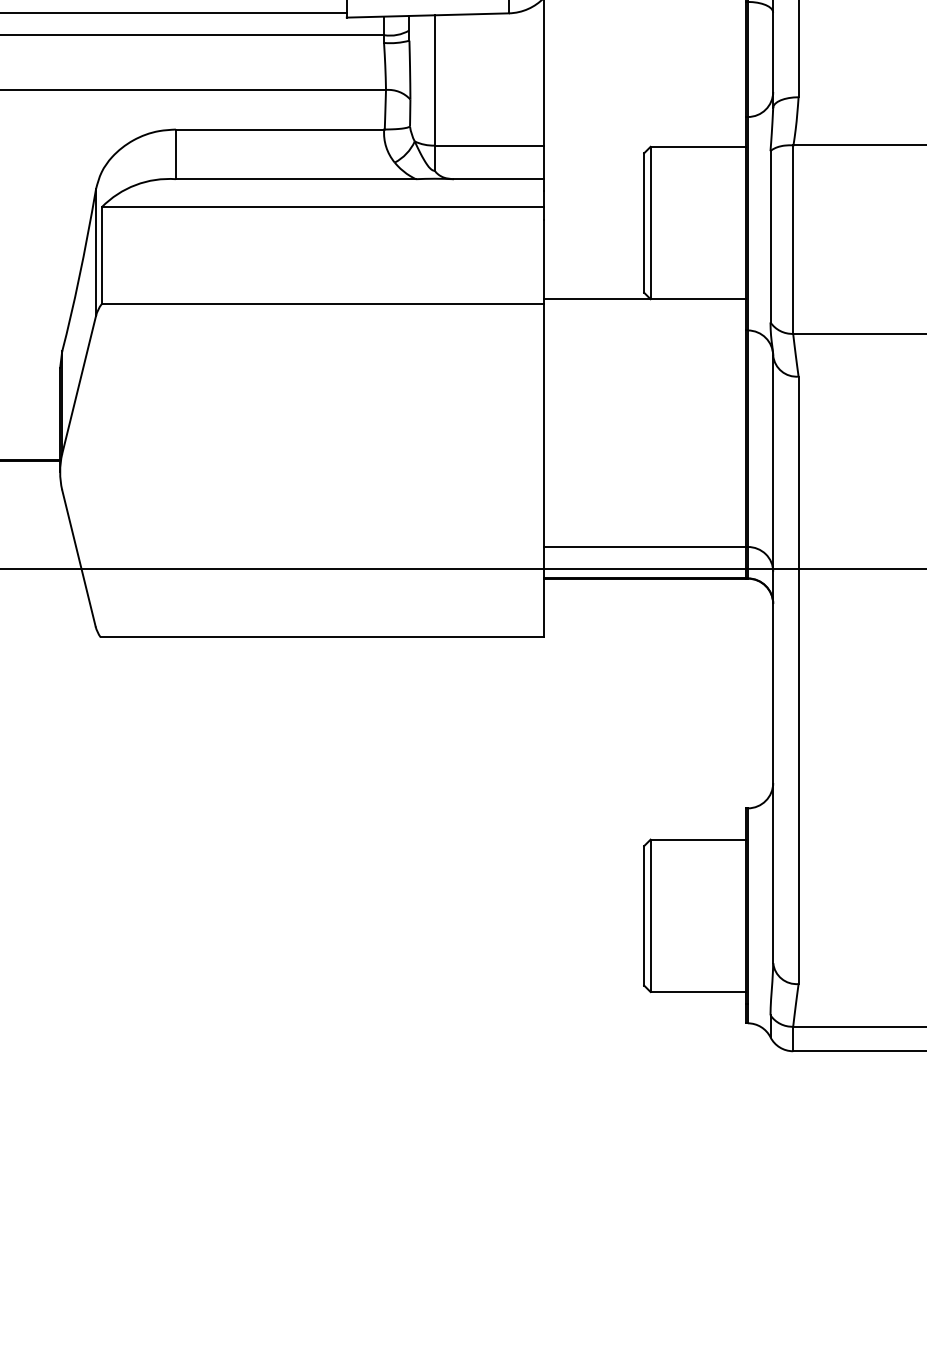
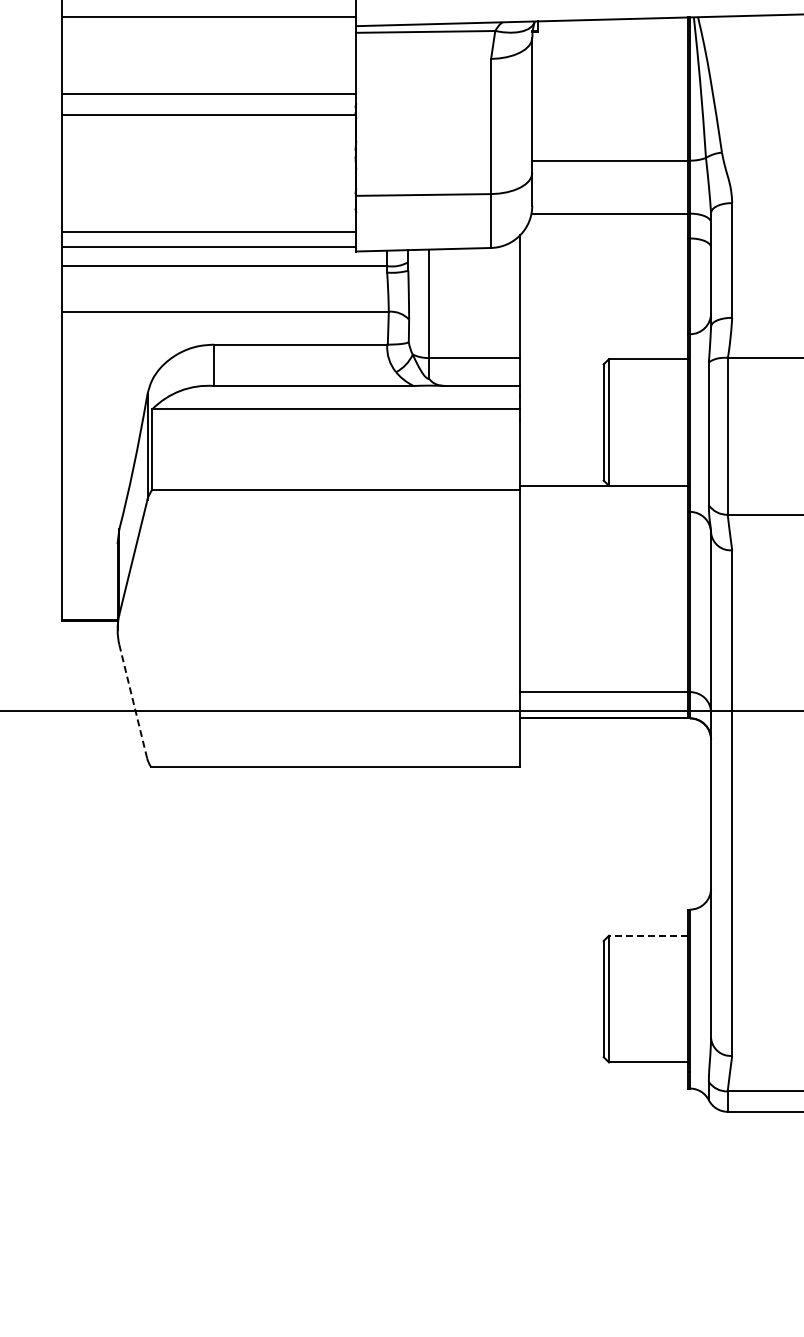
line: (79, 558) -> (133, 701), solid -> dashed
line: (698, 839) -> (648, 935), solid -> dashed

